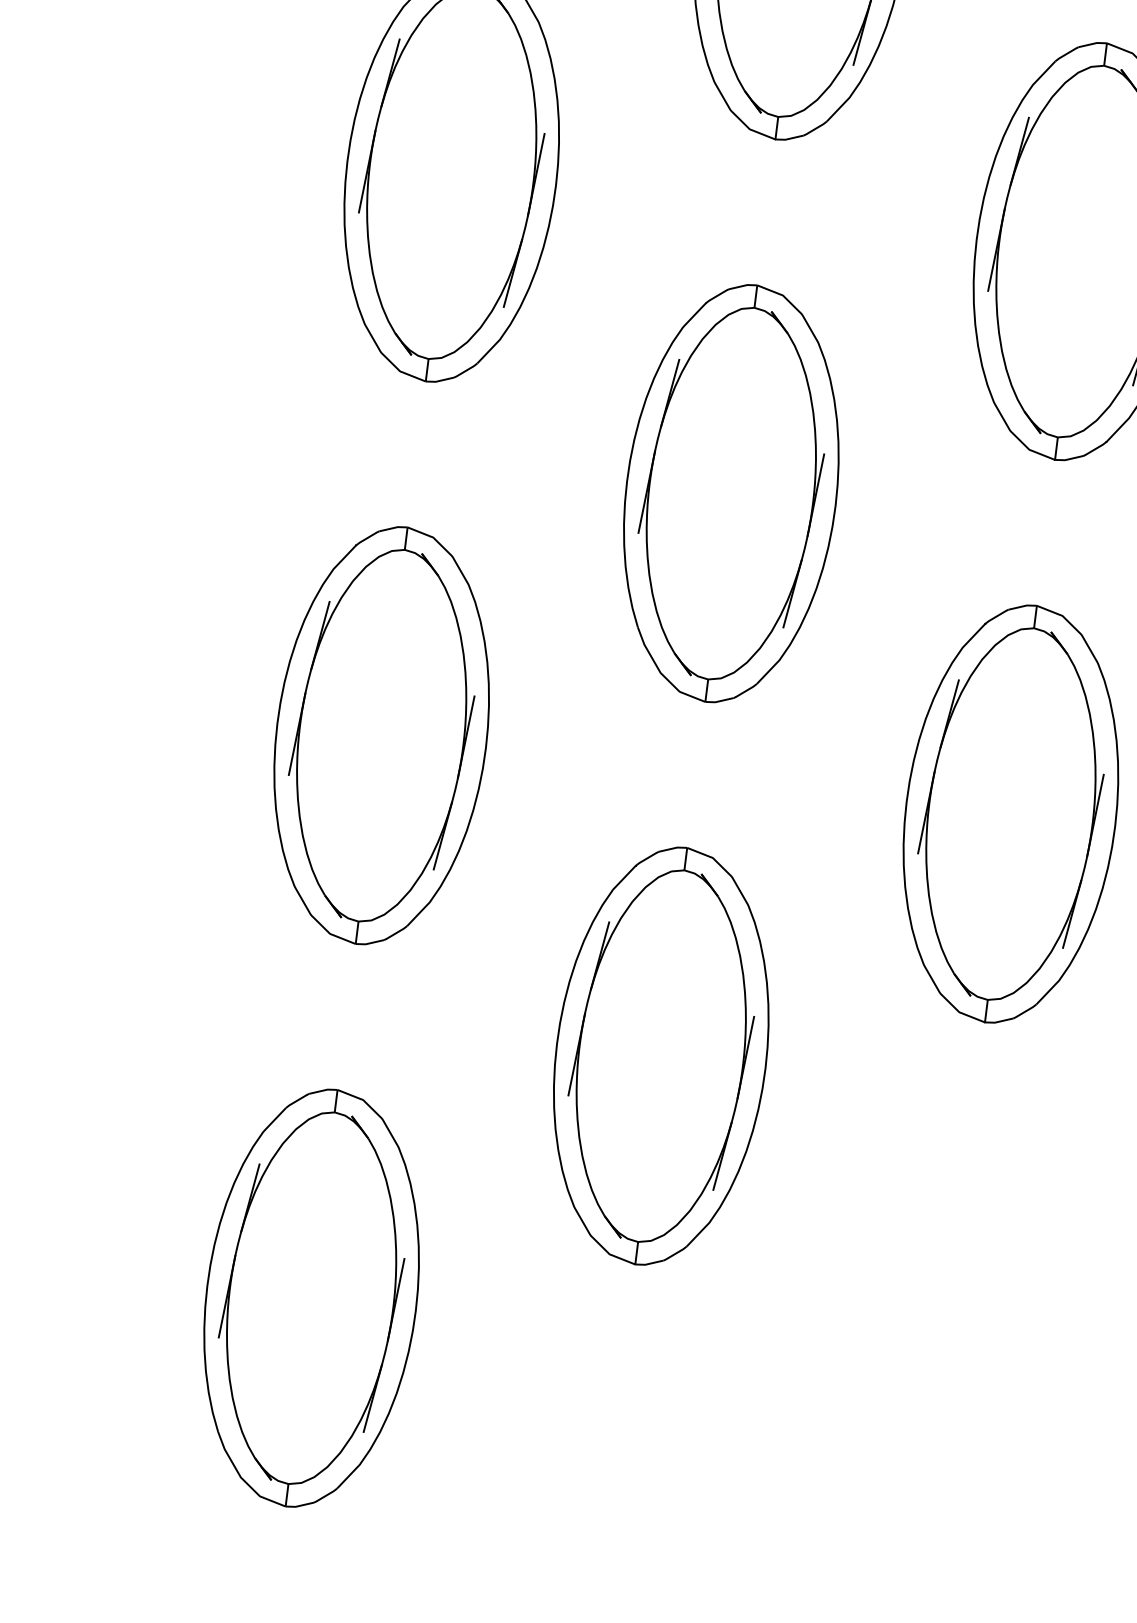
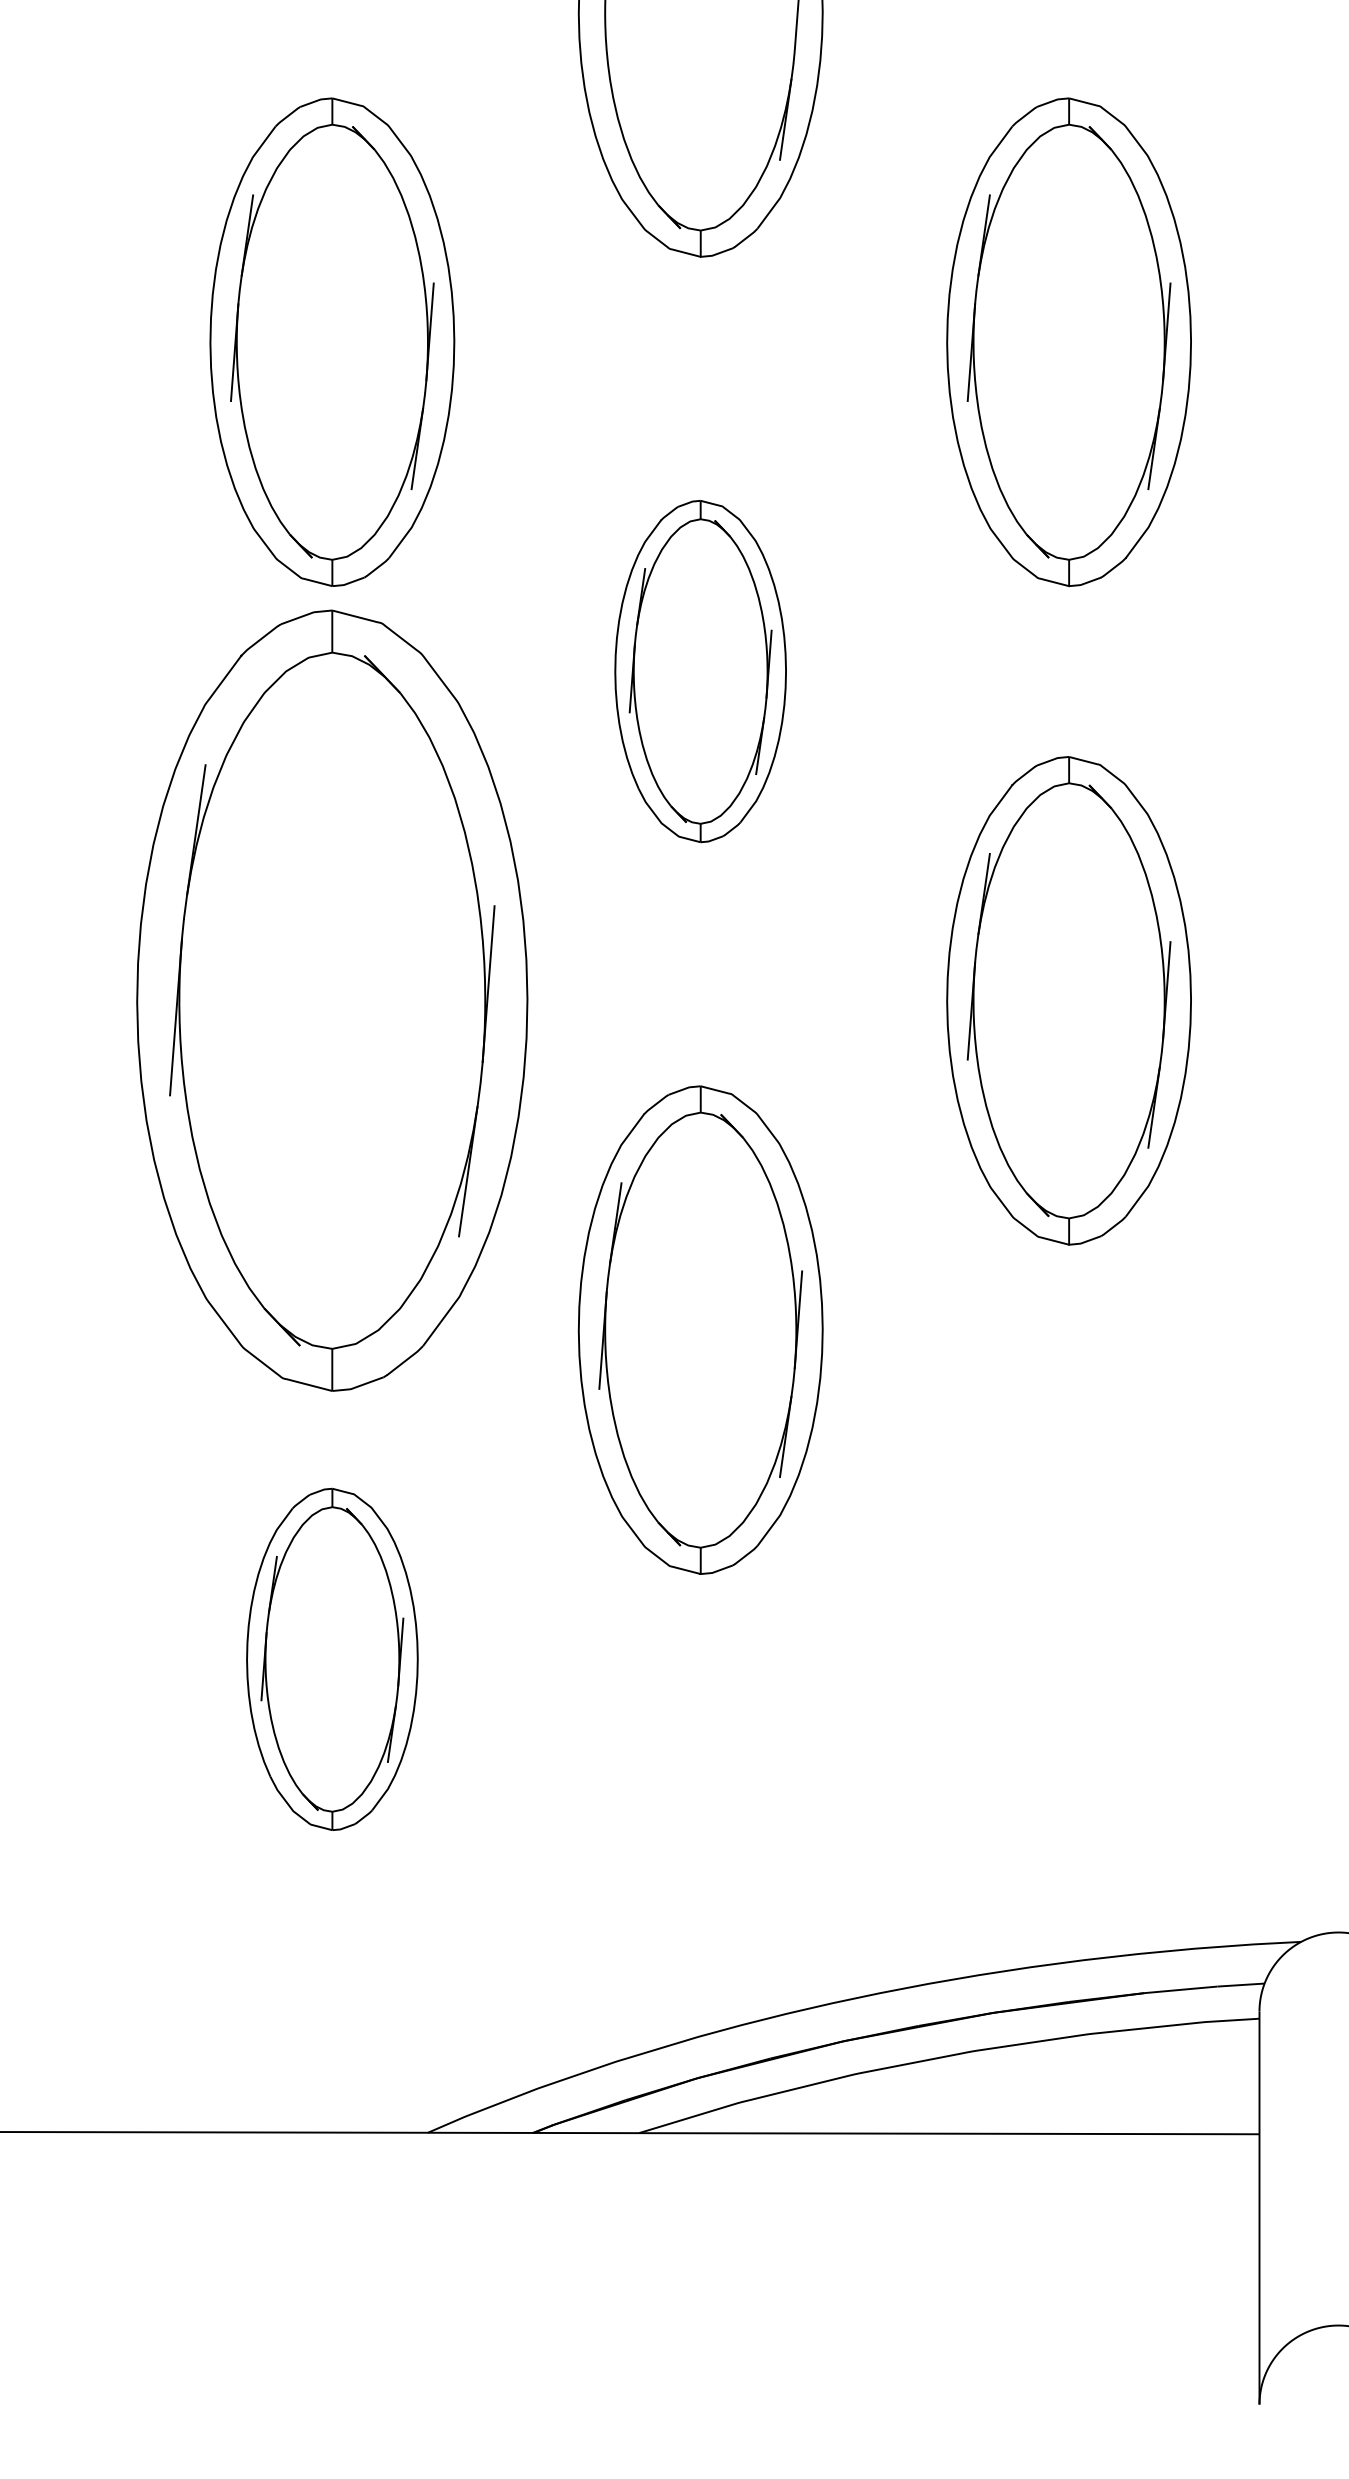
part: (731, 493) -> (700, 671), size x0.7
part: (381, 735) -> (332, 1000), size x1.6
part: (311, 1298) -> (332, 1659), size x0.7

